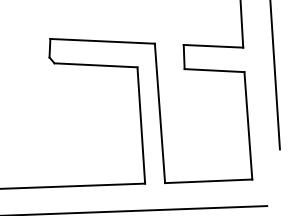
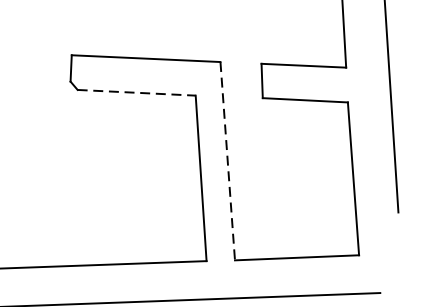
line: (96, 65) -> (137, 93), solid -> dashed
line: (159, 113) -> (227, 161), solid -> dashed

